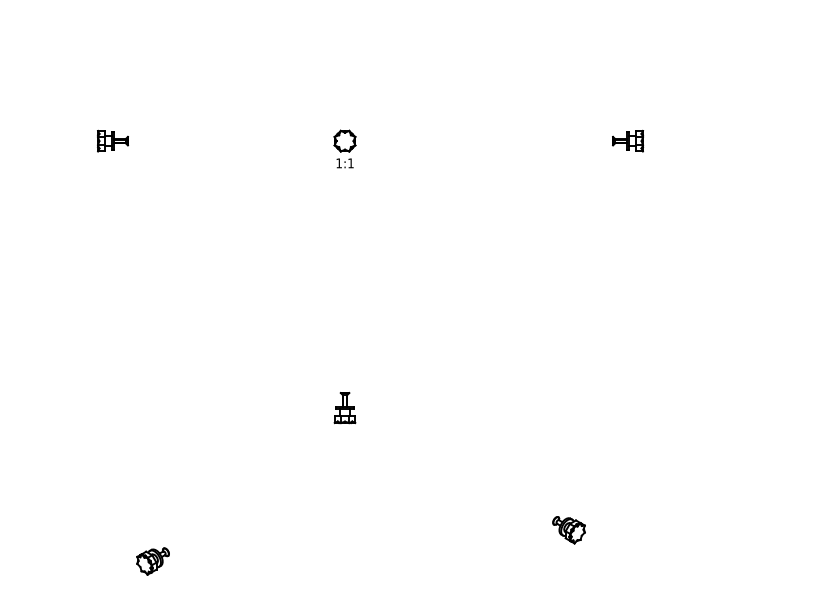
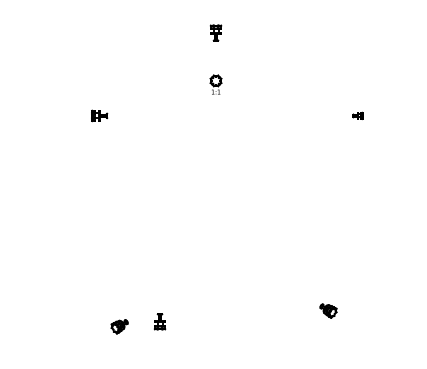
part: (627, 140) -> (357, 115), size x0.6
part: (343, 148) -> (215, 84), moved
part: (343, 407) -> (159, 321), moved

